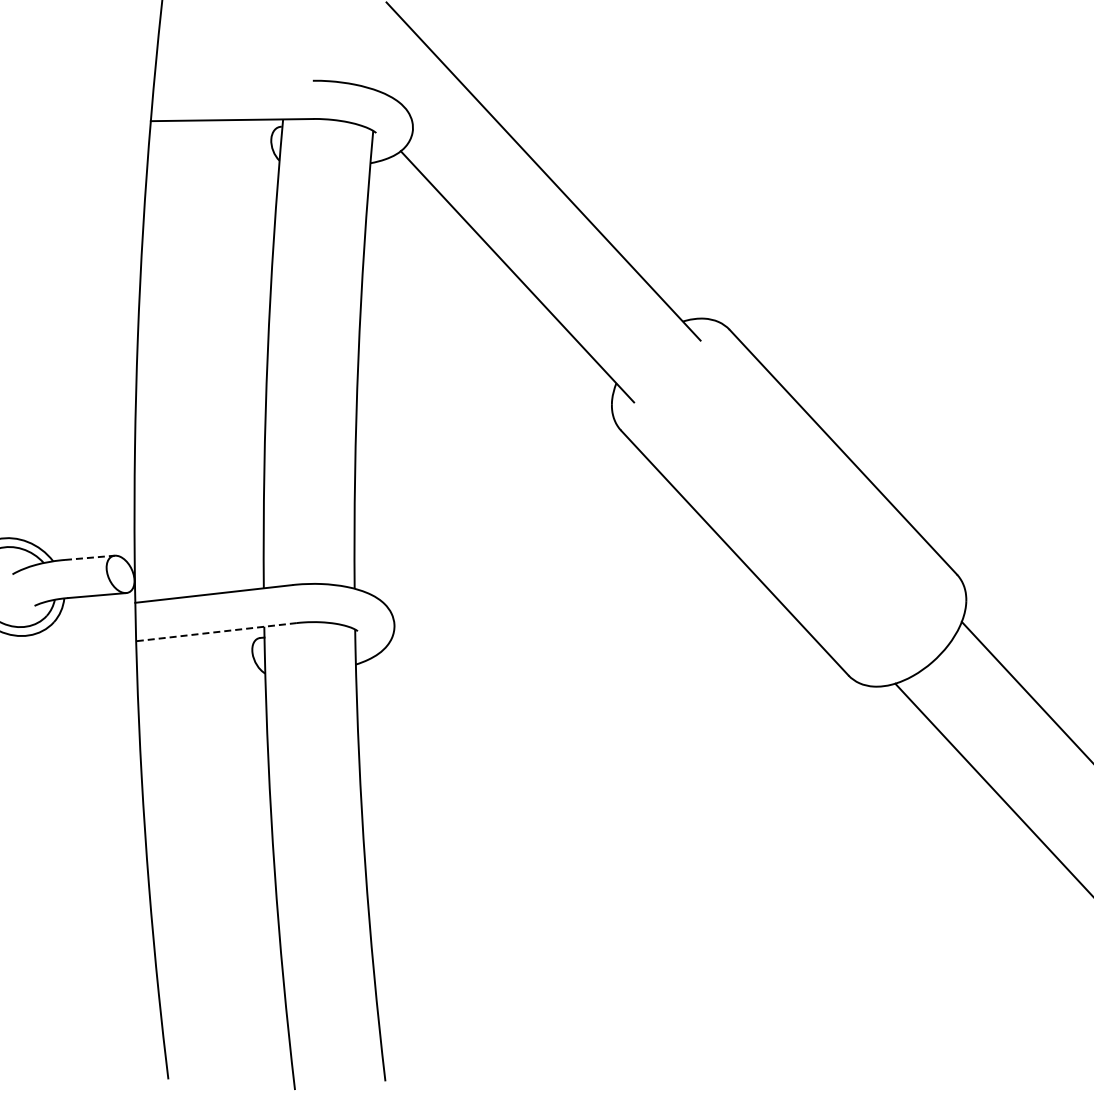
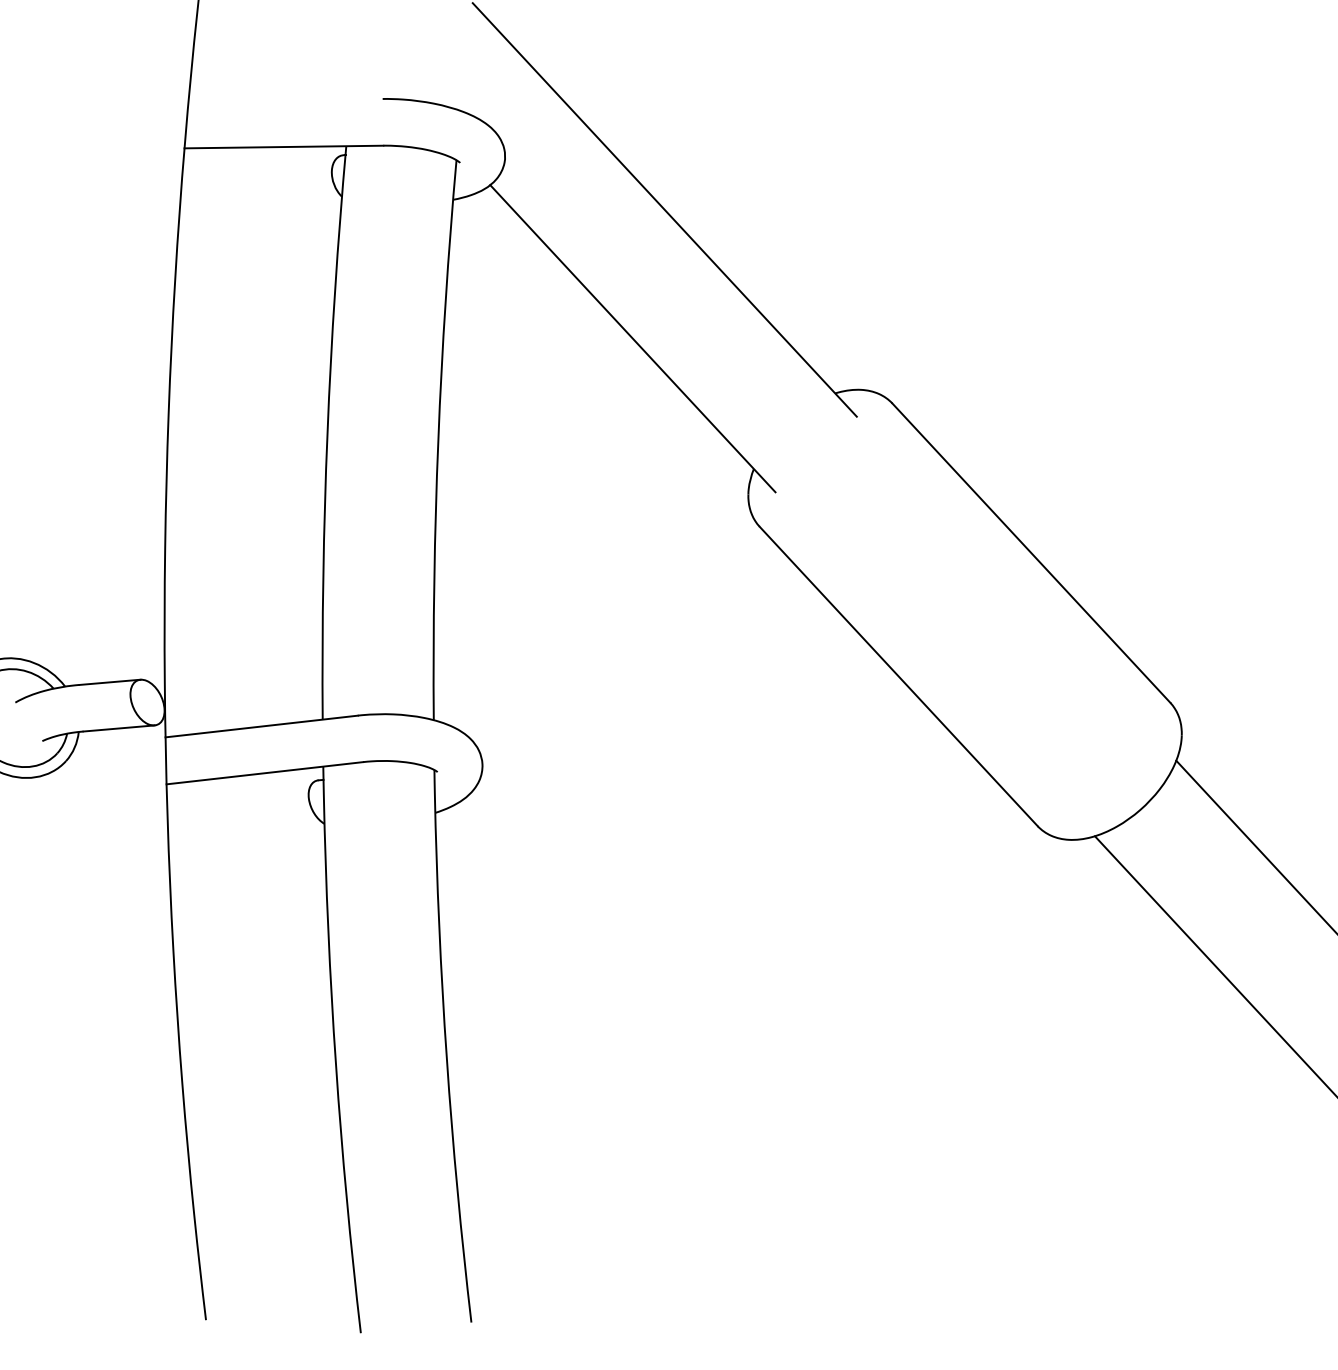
line: (89, 557) -> (109, 681), dashed -> solid
line: (216, 632) -> (264, 773), dashed -> solid

